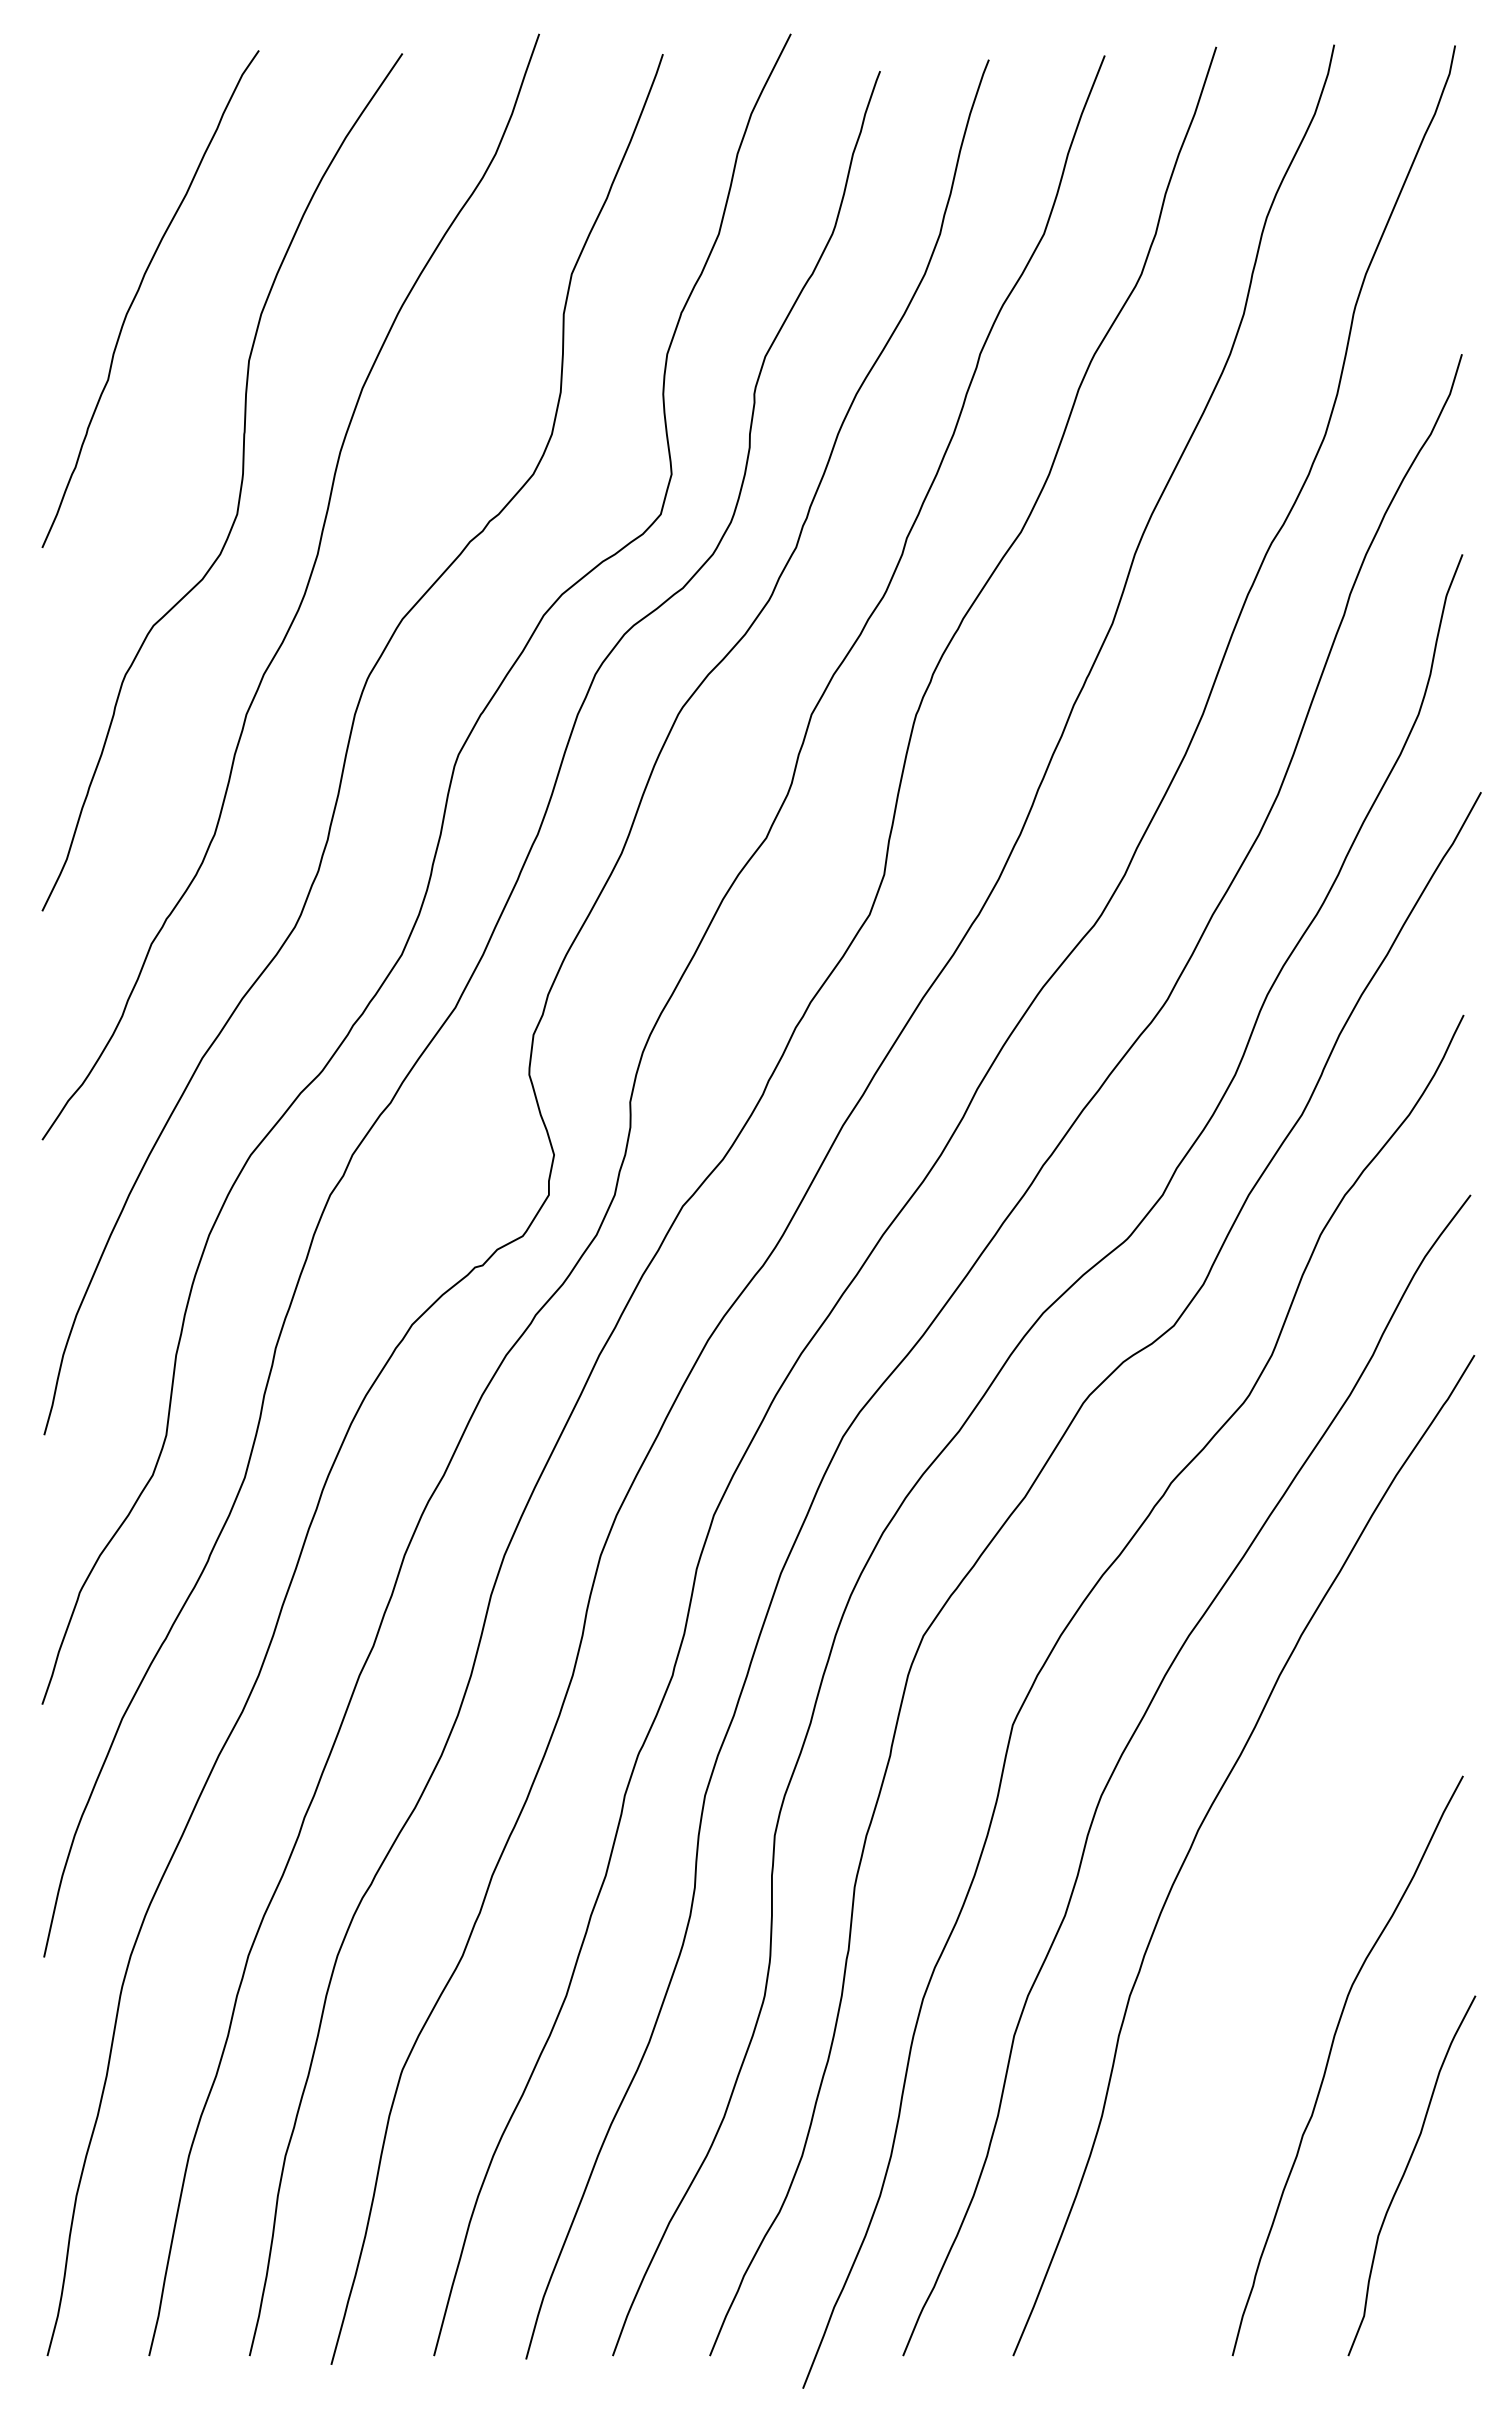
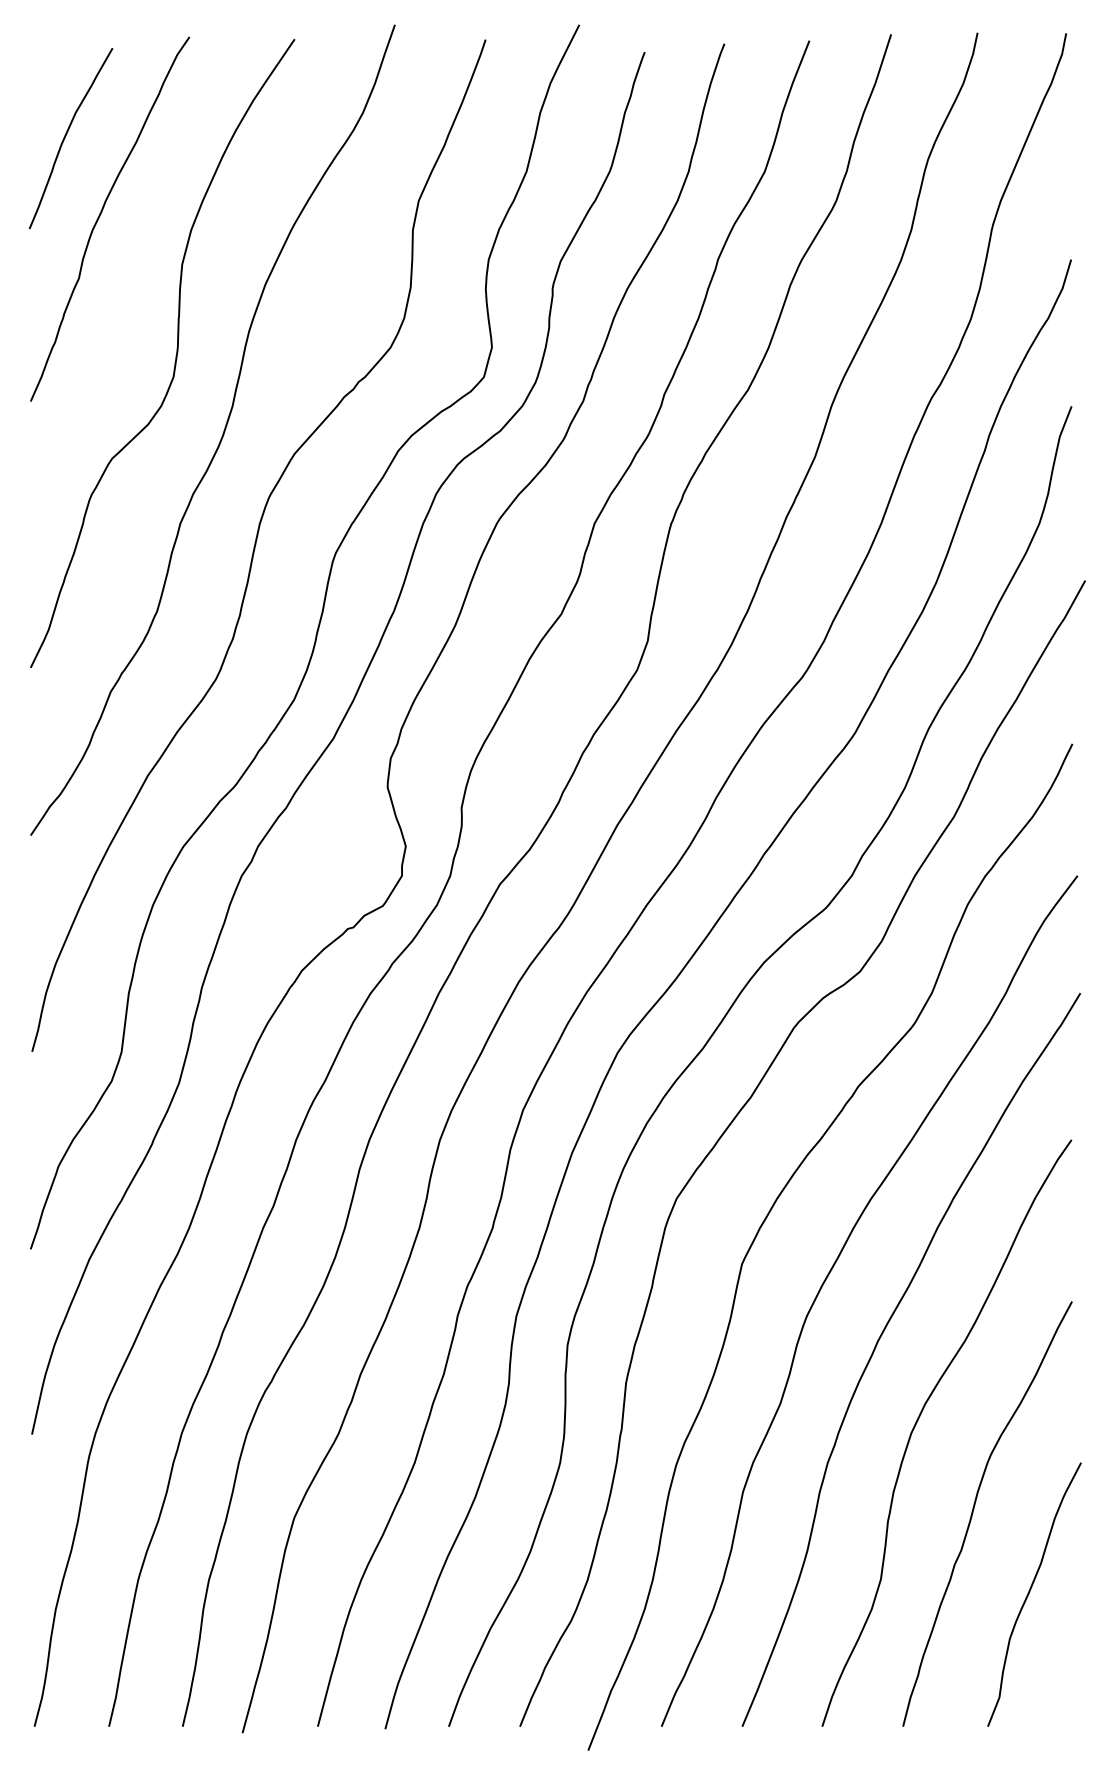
curve: (91, 184) -> (66, 135), added
curve: (1252, 1940) -> (917, 1422), added

